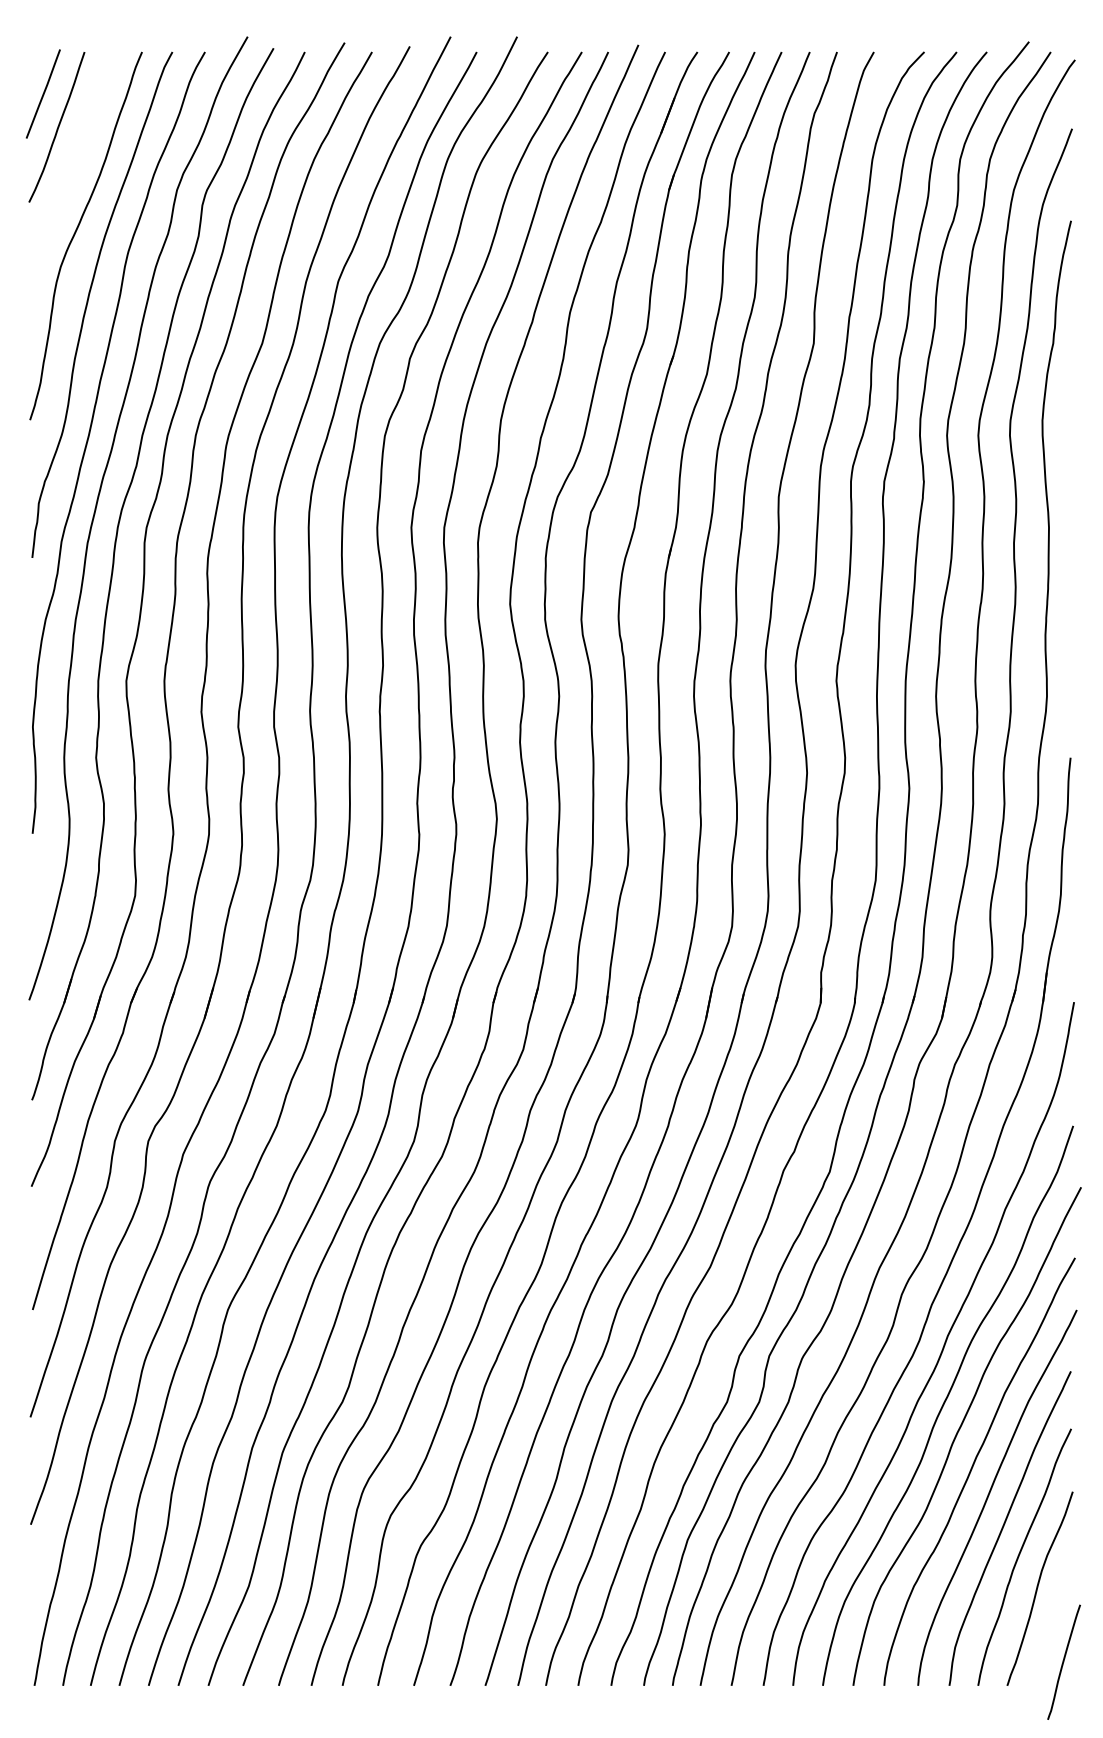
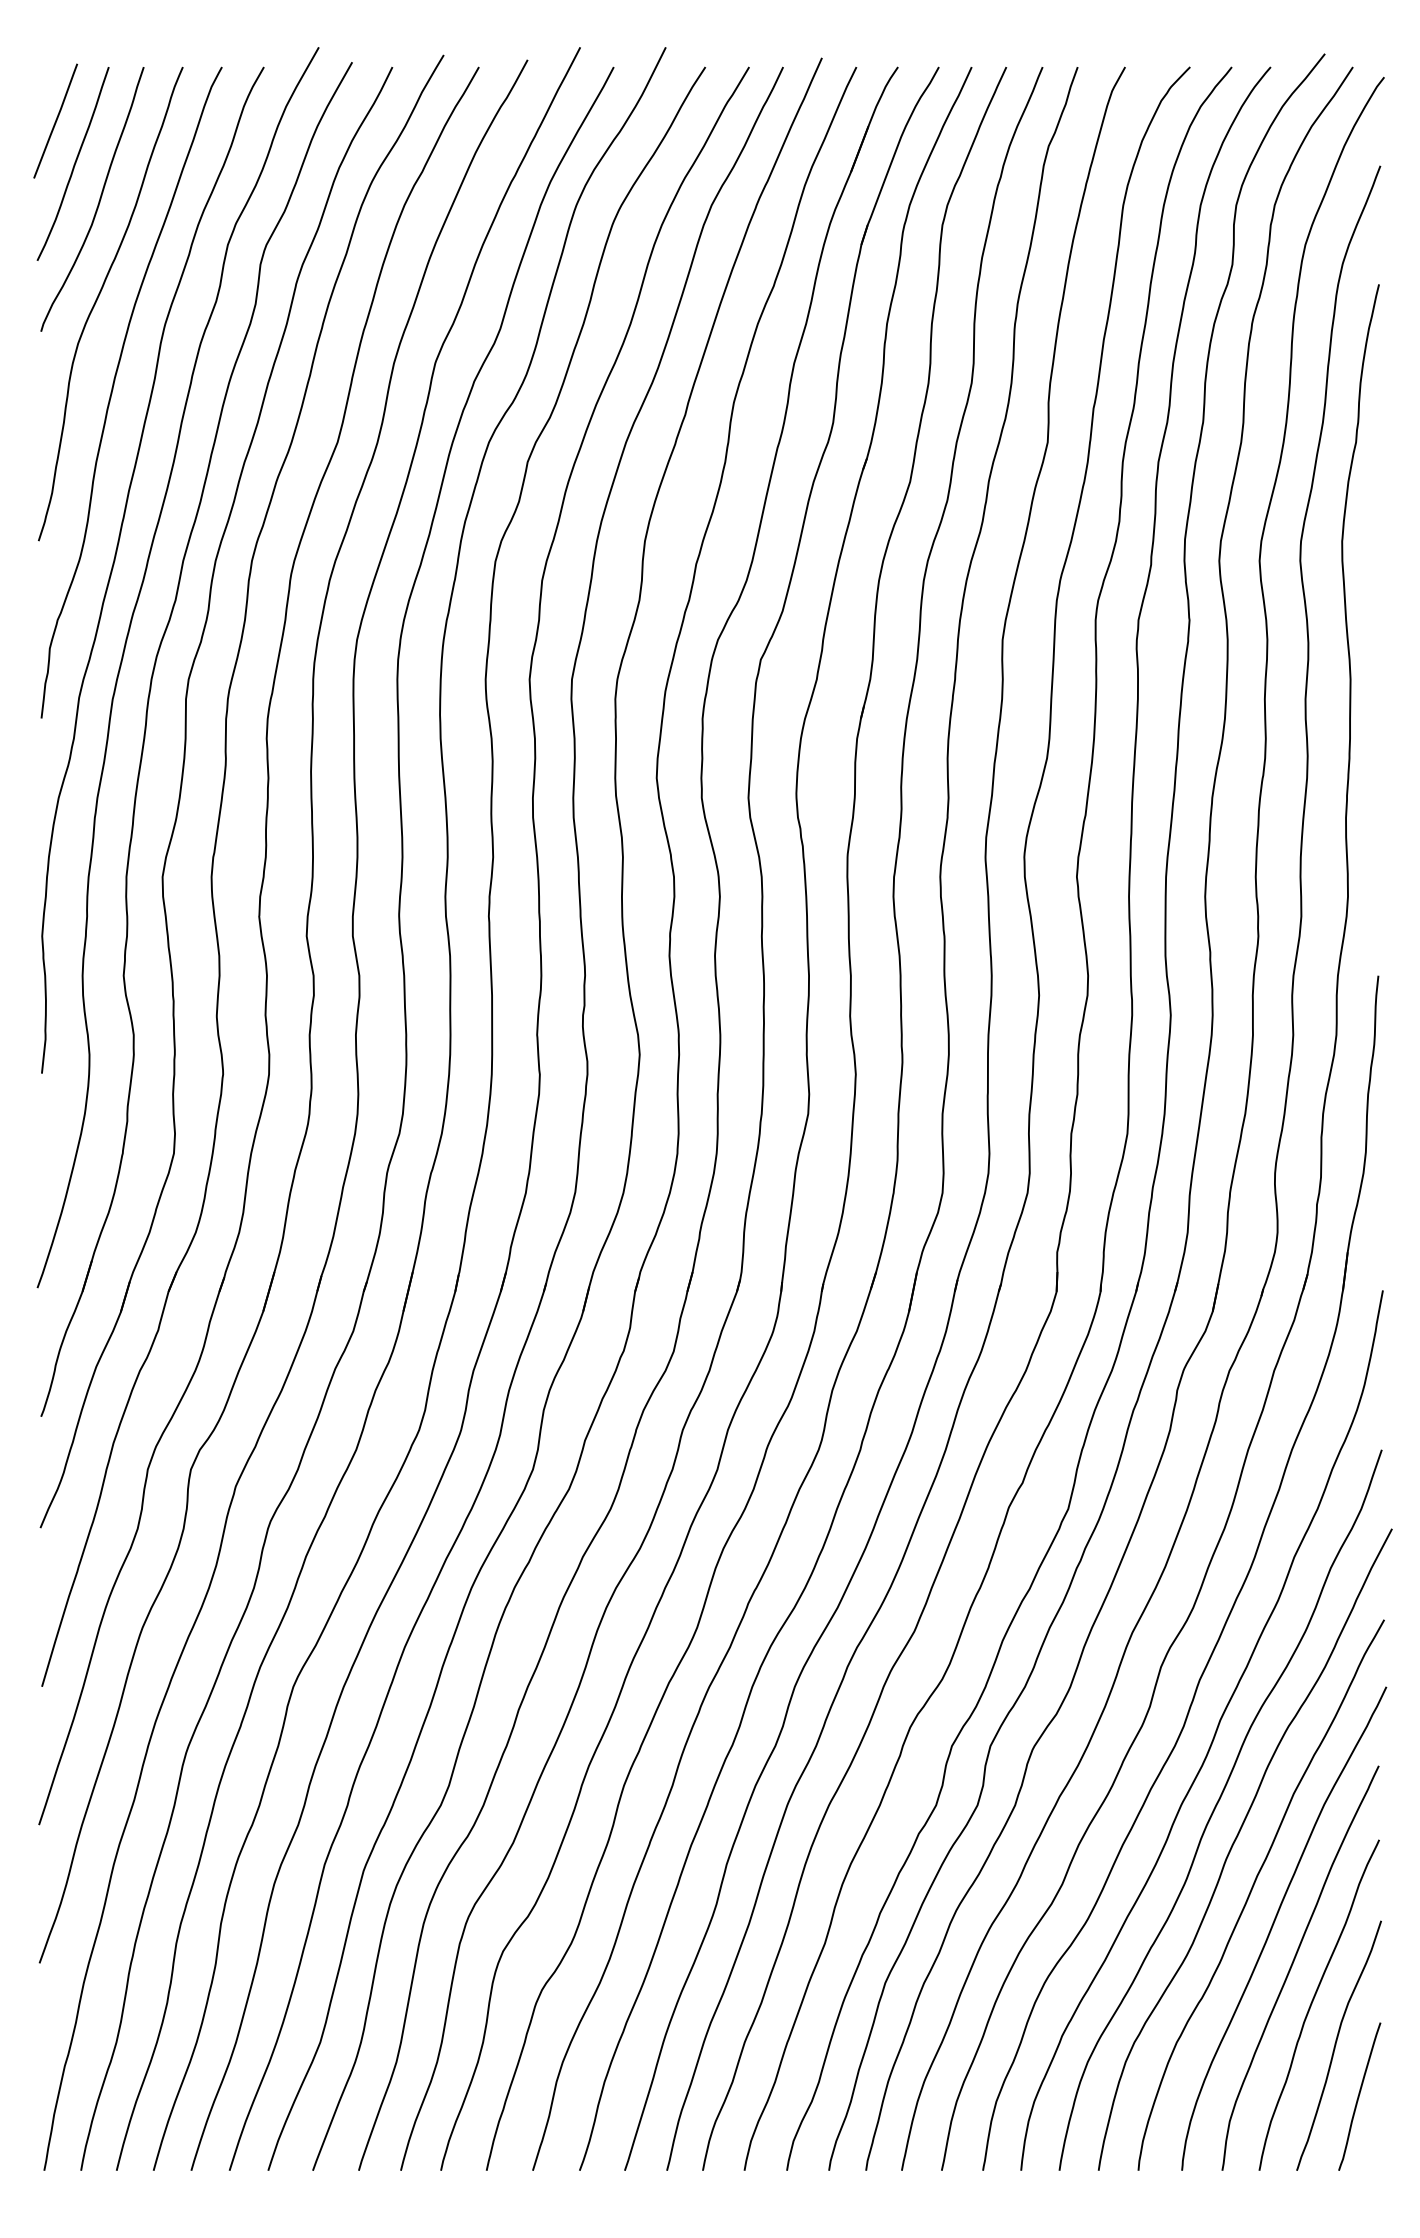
curve: (76, 155) -> (98, 200), added
curve: (1063, 1661) -> (1358, 2095), moved

